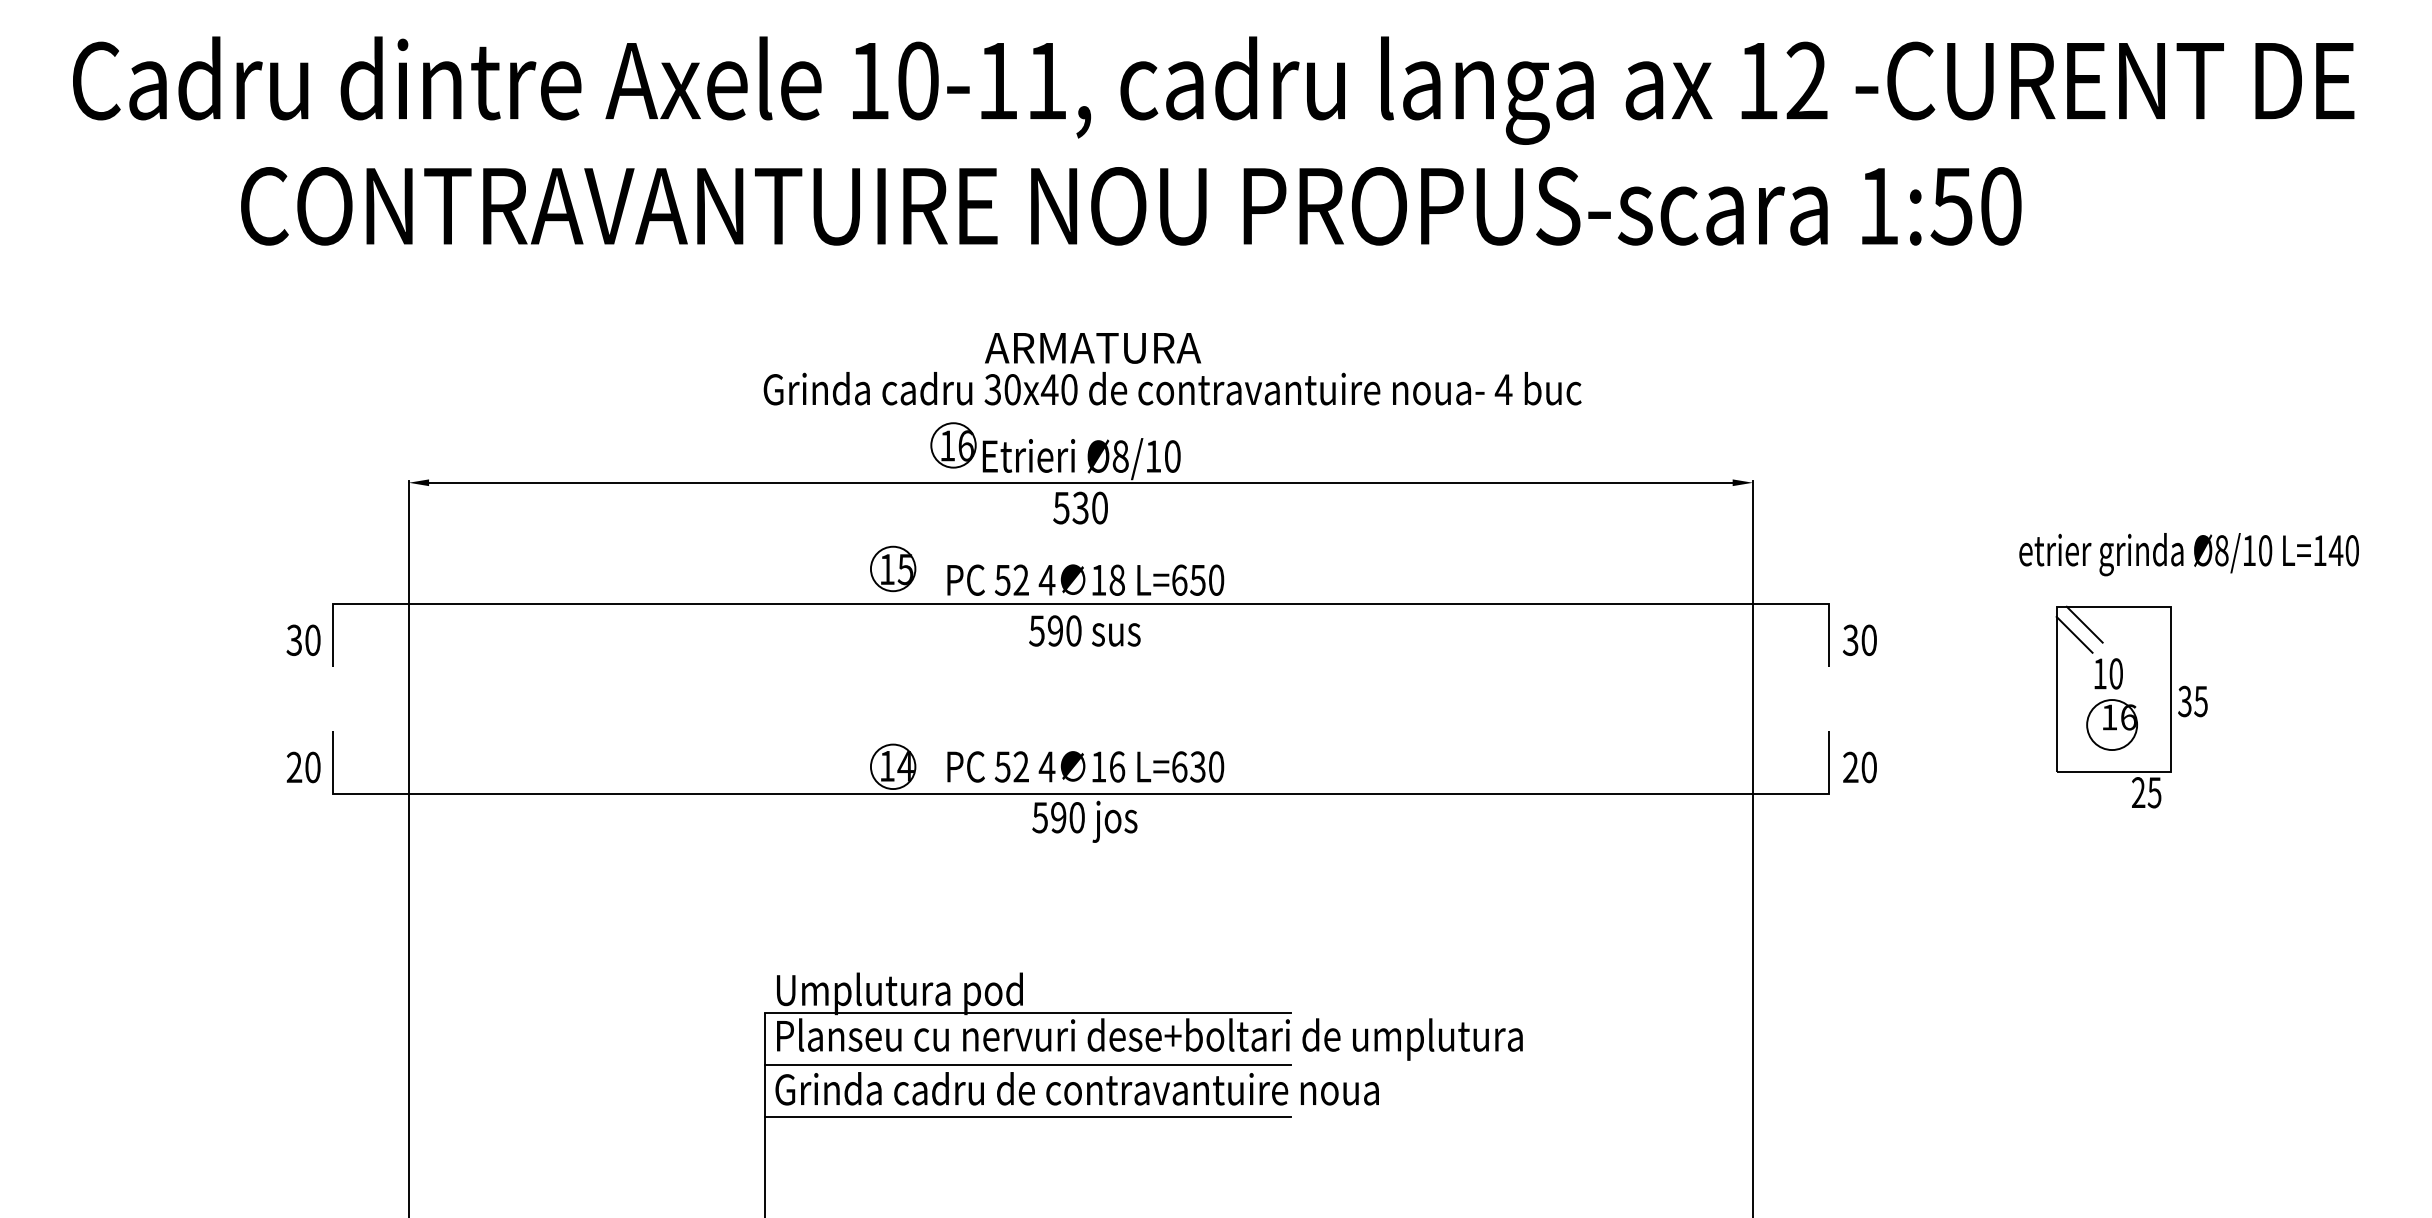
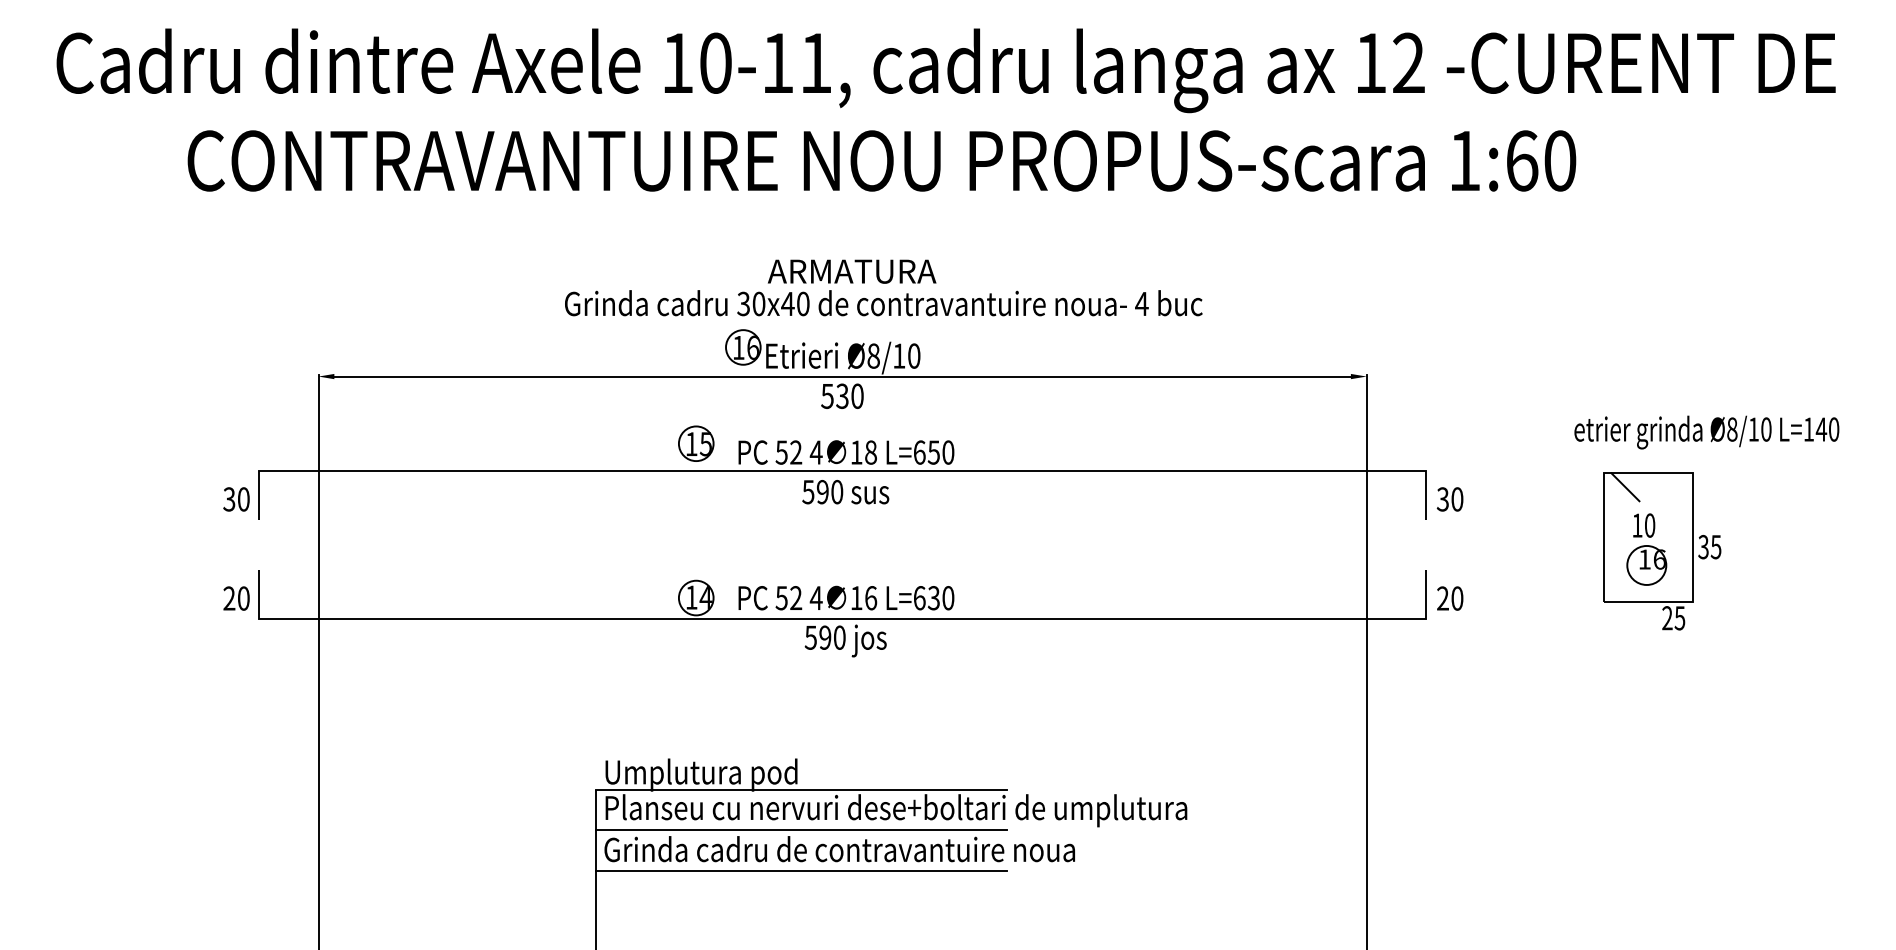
text: (1951, 206) -> (1521, 161), 1:50 -> 1:60
text: (1172, 388) -> (883, 303), moved
line: (2074, 634) -> (1617, 494), removed

